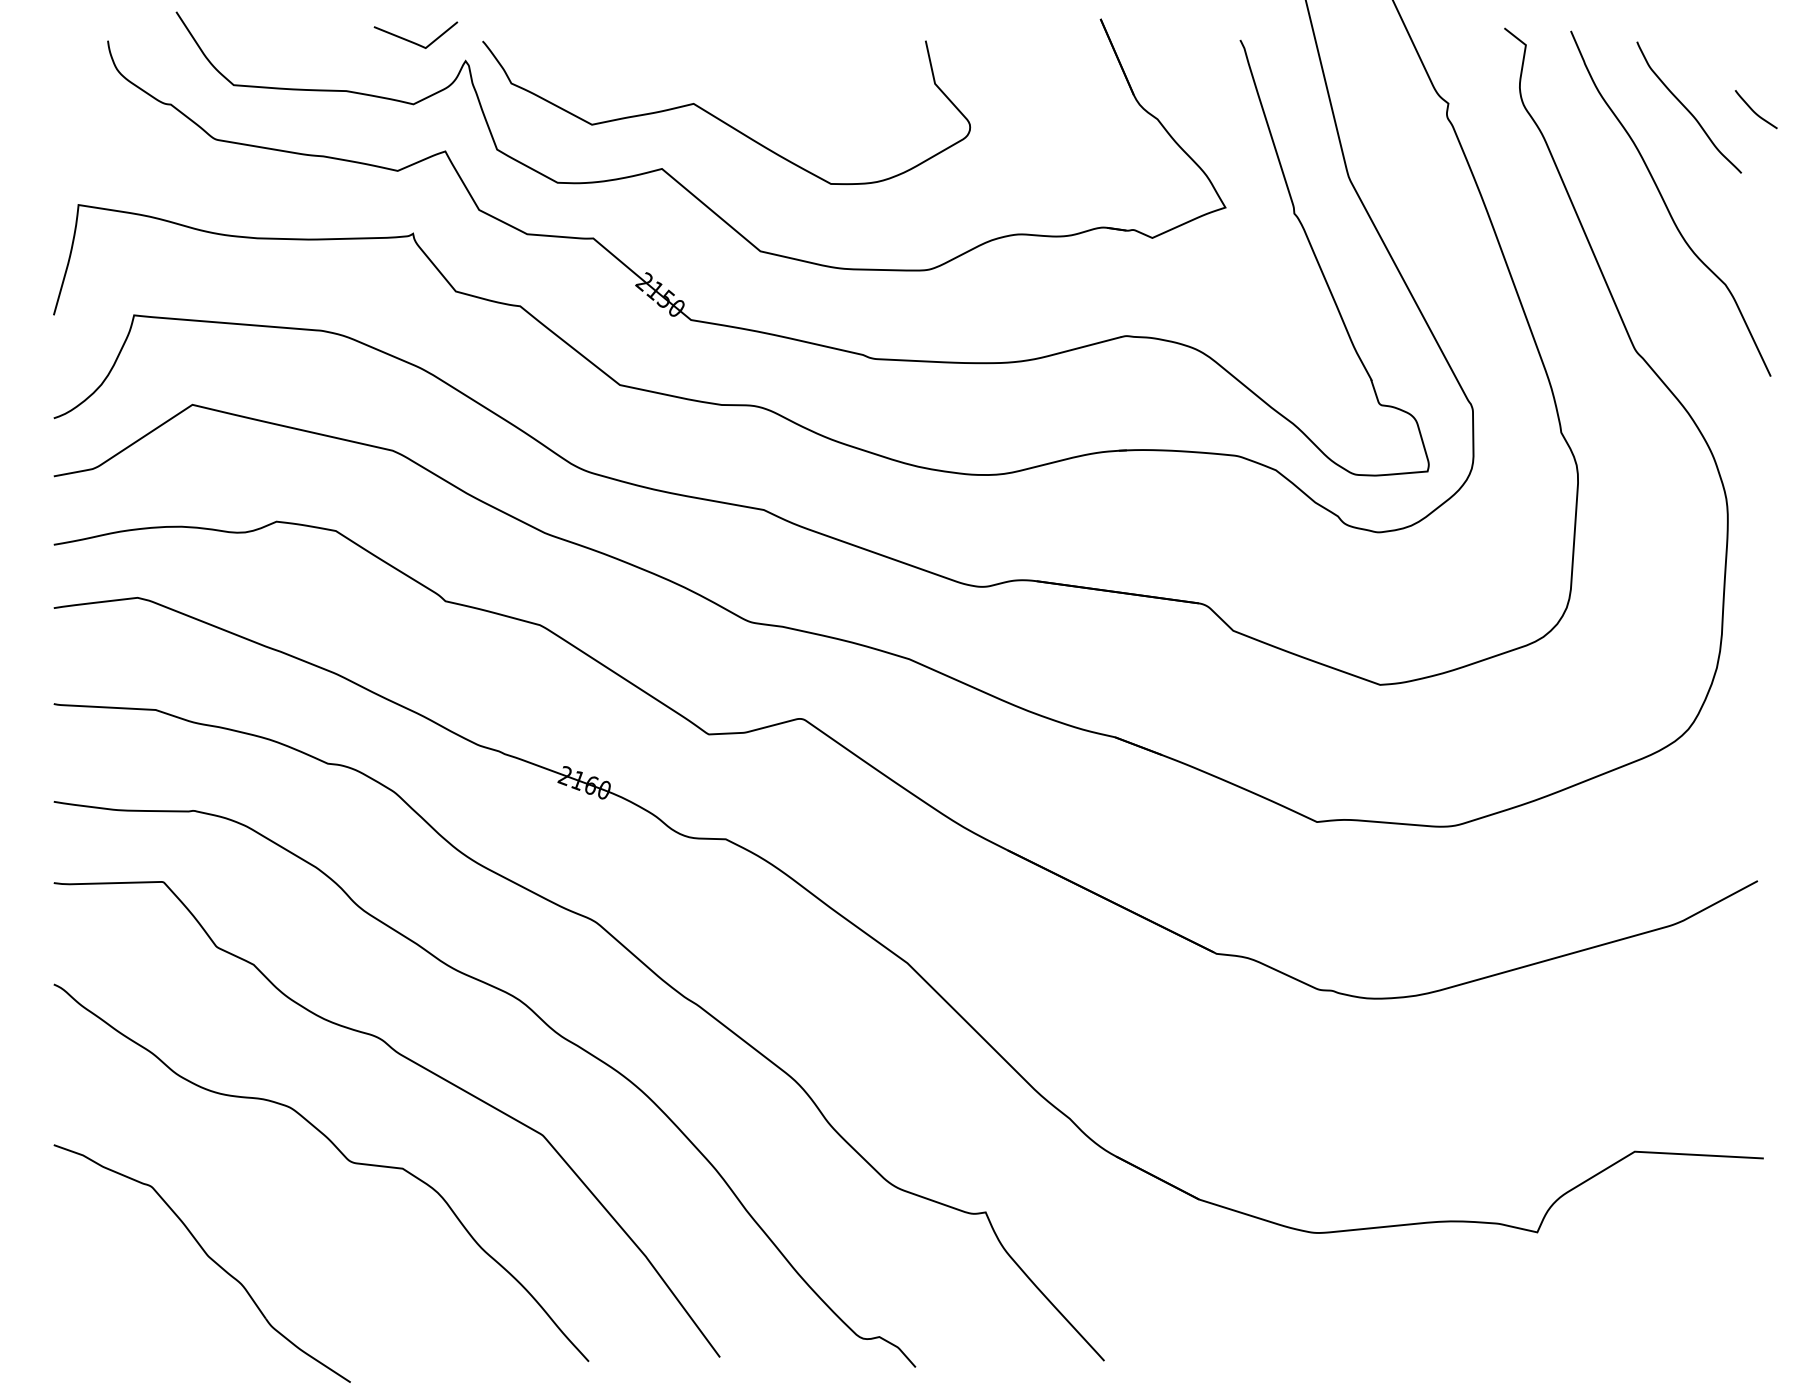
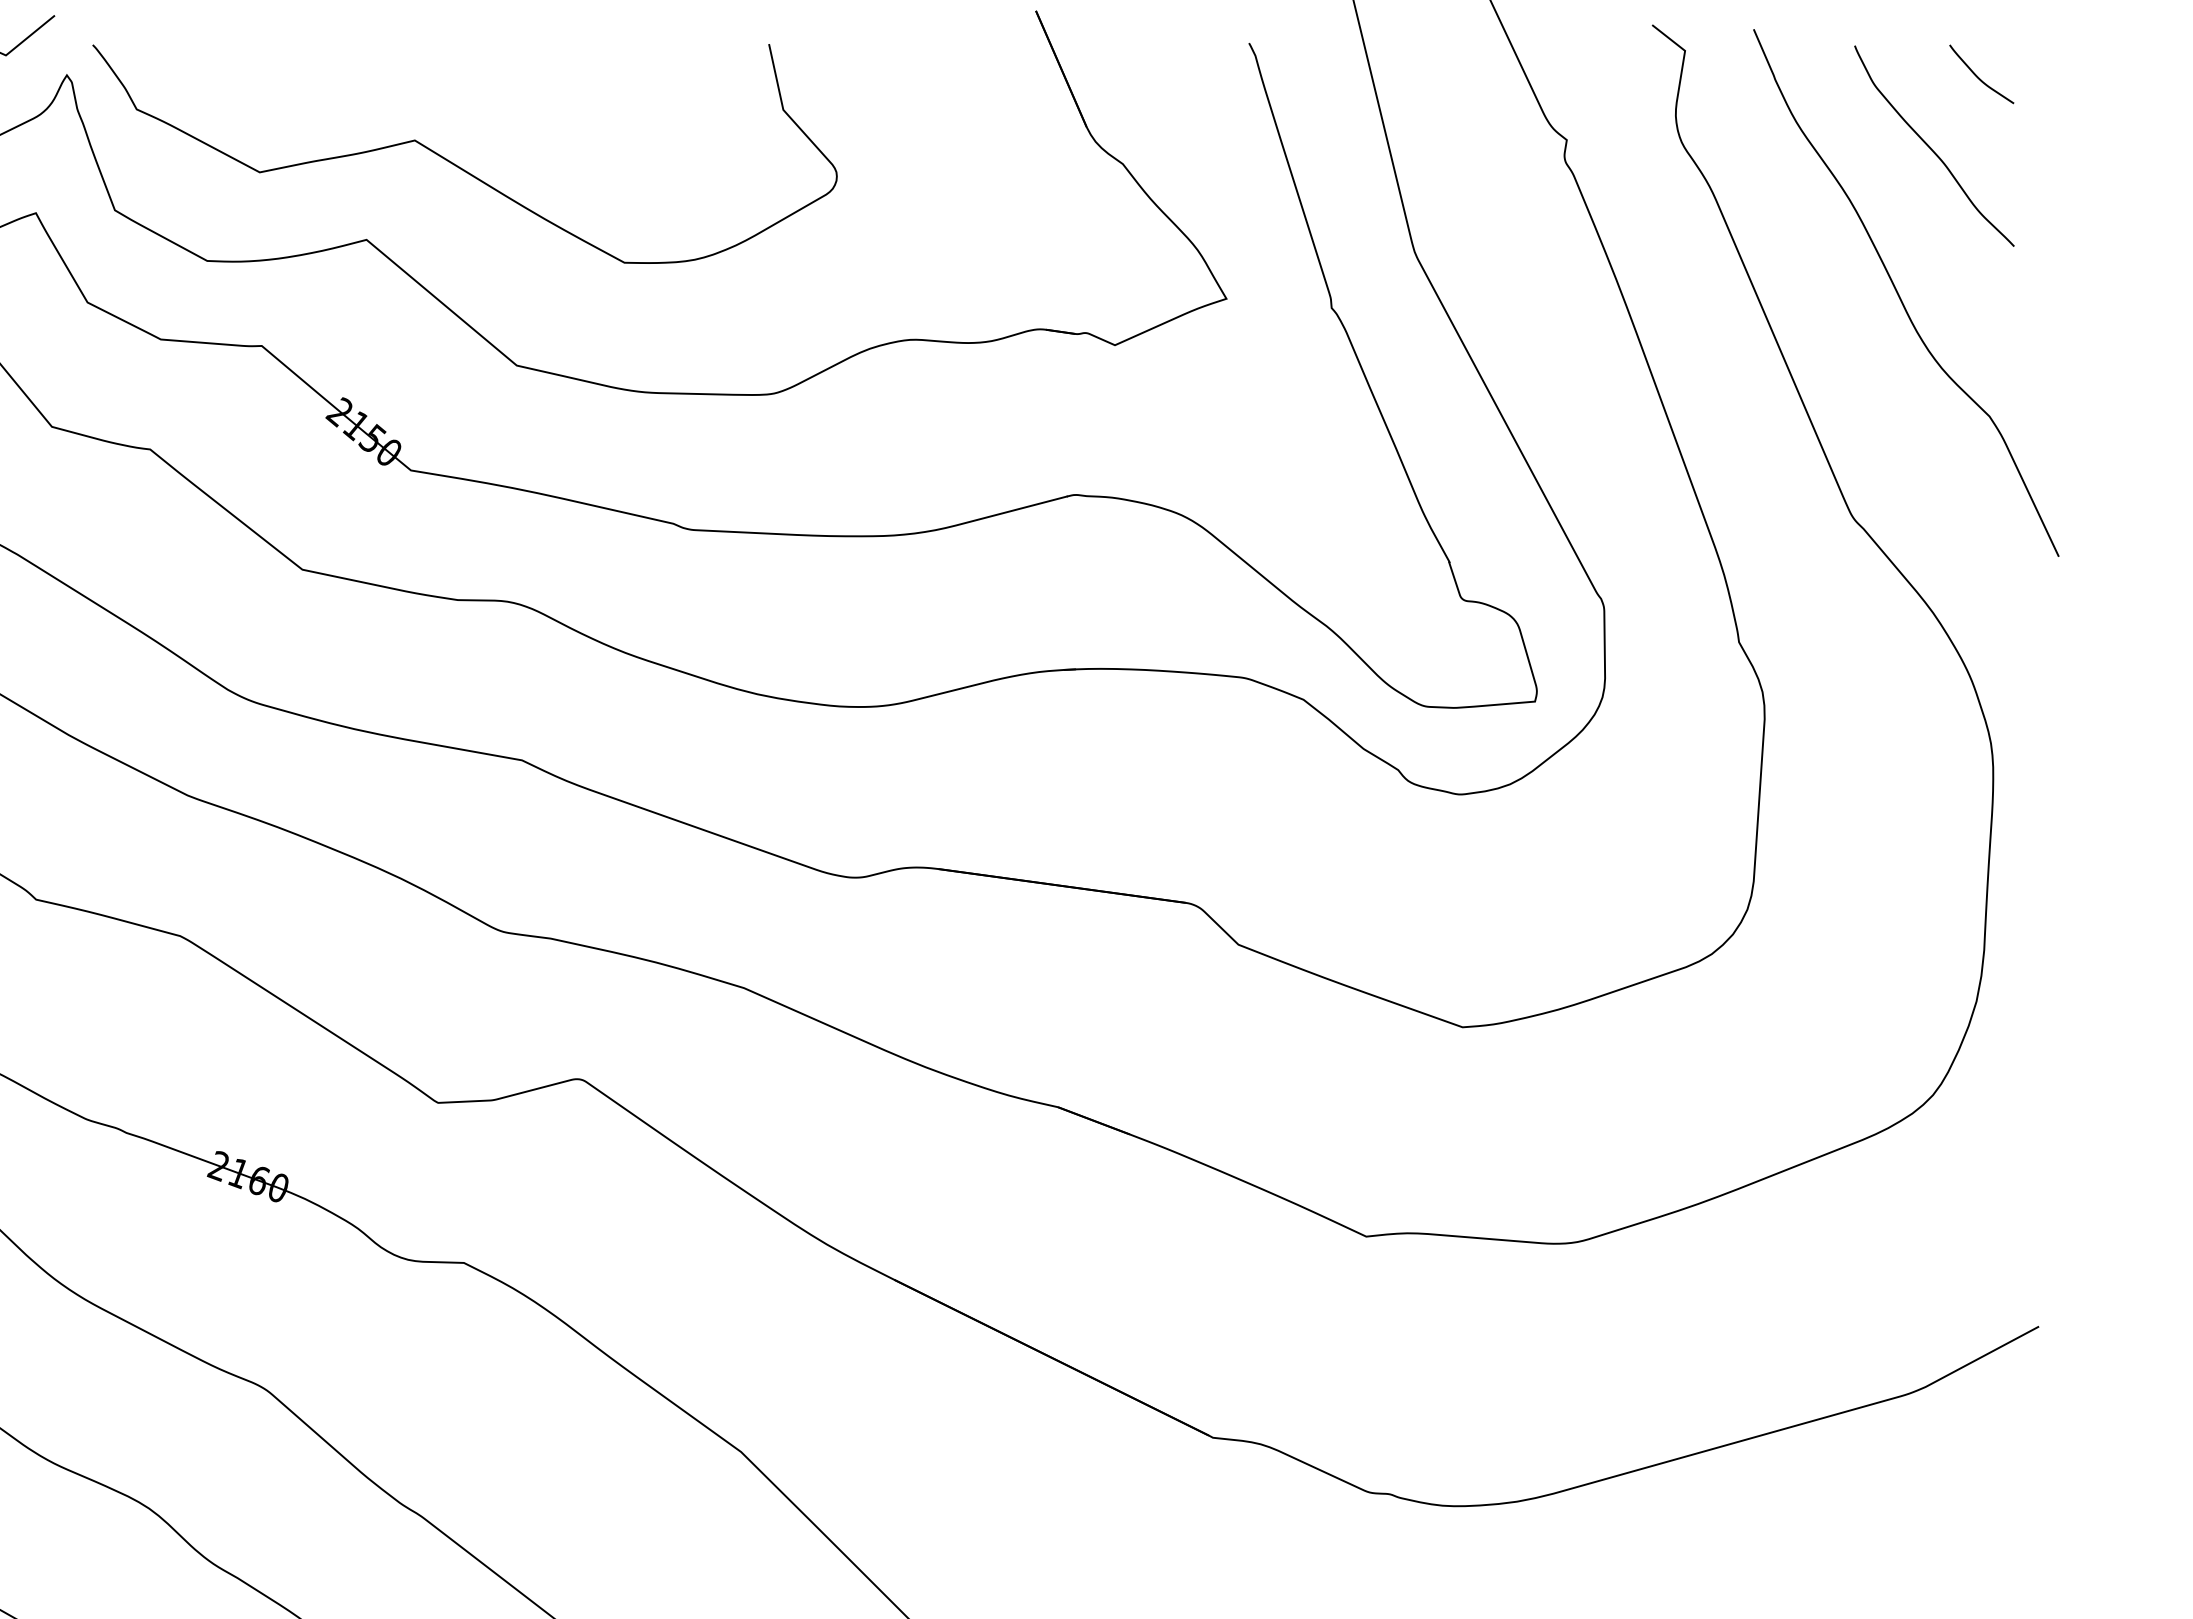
curve: (1754, 110) -> (1978, 75), moved

